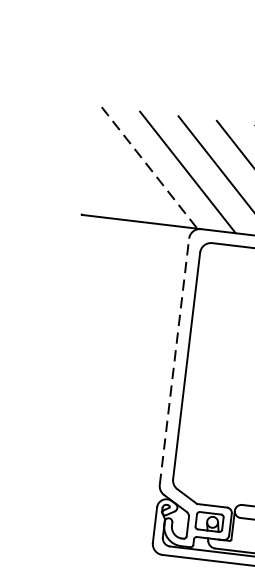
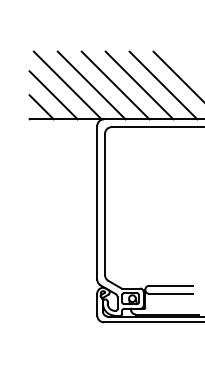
line: (149, 167) -> (67, 85), dashed -> solid
line: (124, 181) -> (53, 95), added
line: (103, 198) -> (41, 107), added
line: (174, 361) -> (97, 202), dashed -> solid

